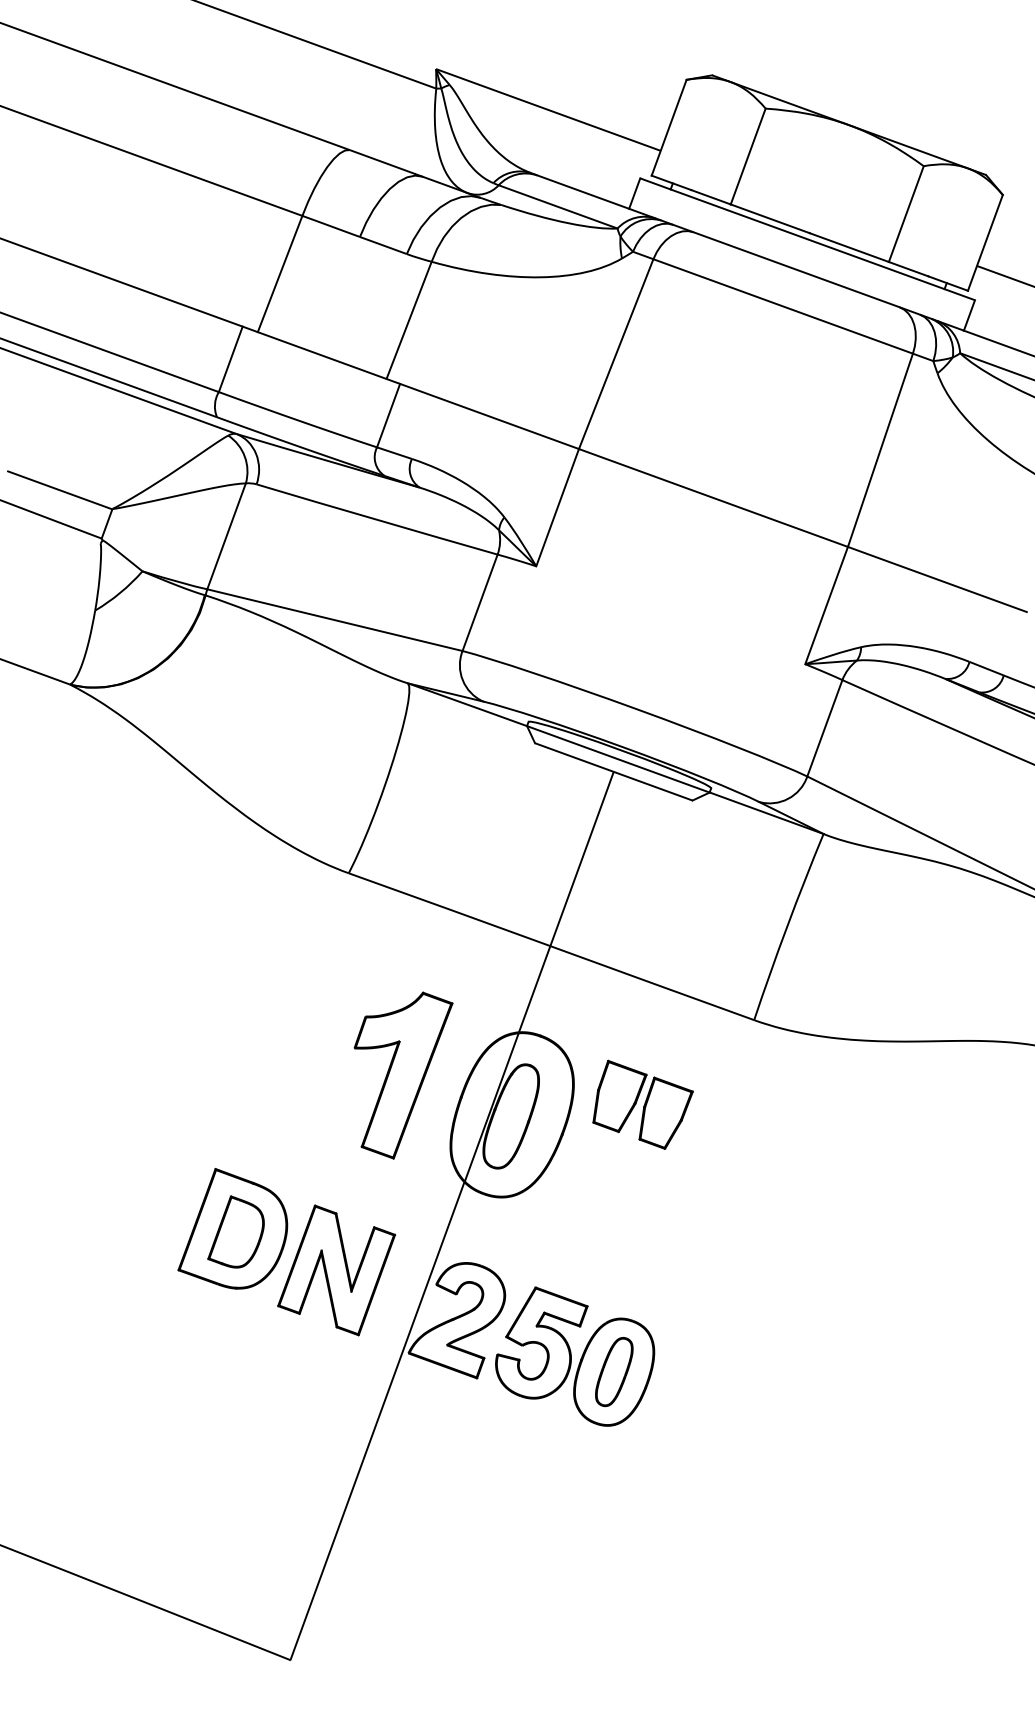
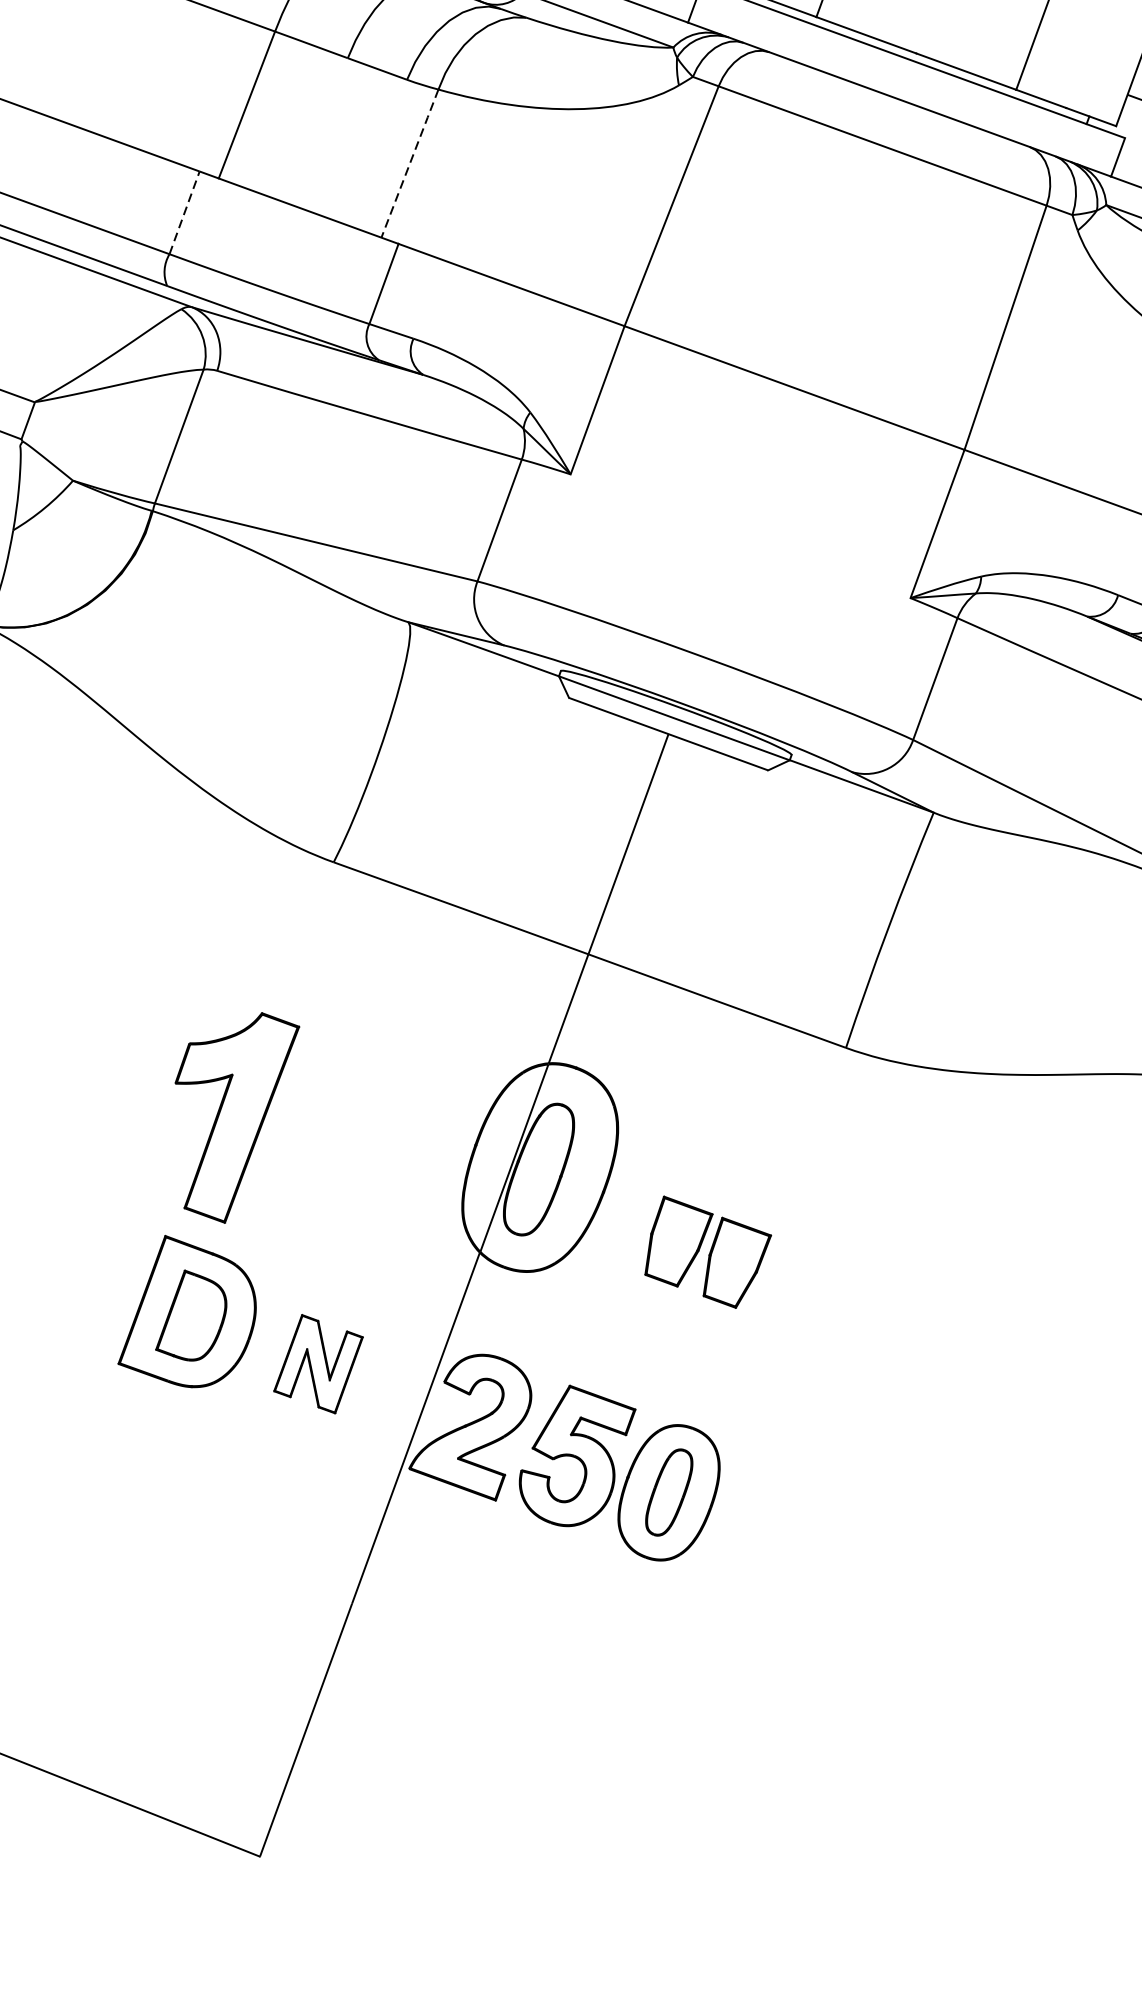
line: (409, 319) -> (410, 162), solid -> dashed
line: (230, 359) -> (184, 213), solid -> dashed
part: (403, 1075) -> (237, 1117), moved
part: (642, 1104) -> (707, 1251), moved
part: (336, 1270) -> (318, 1364), size x0.6

